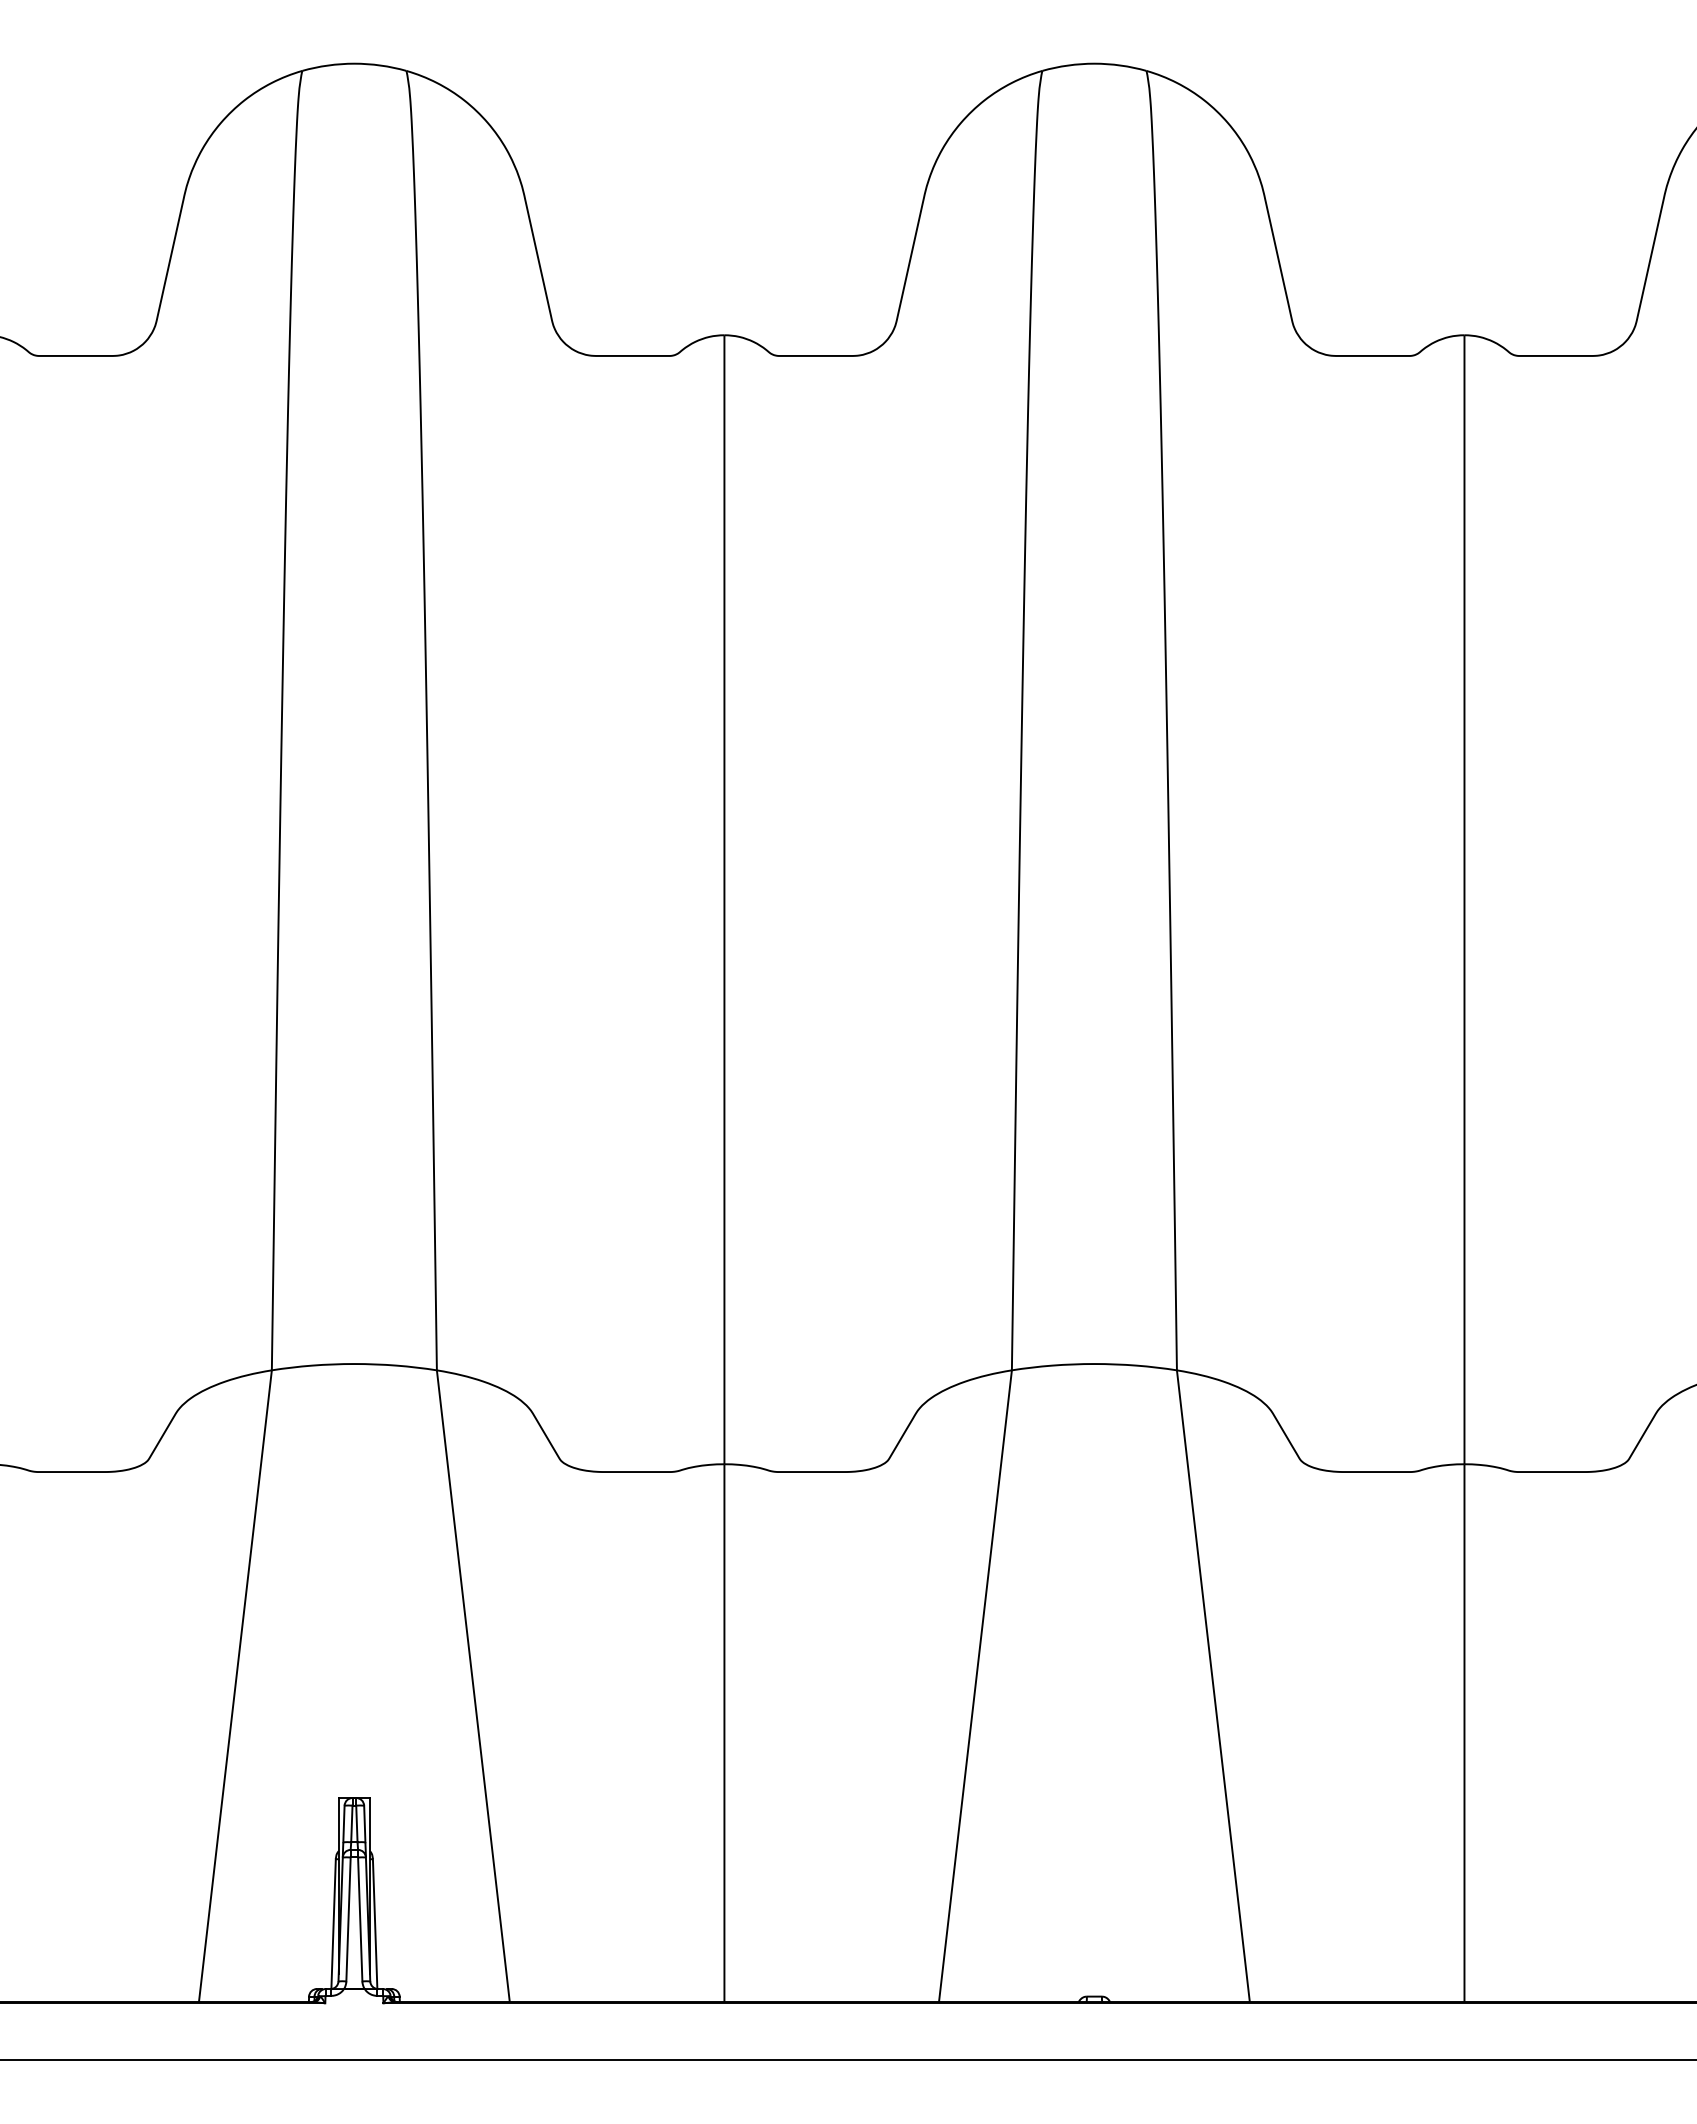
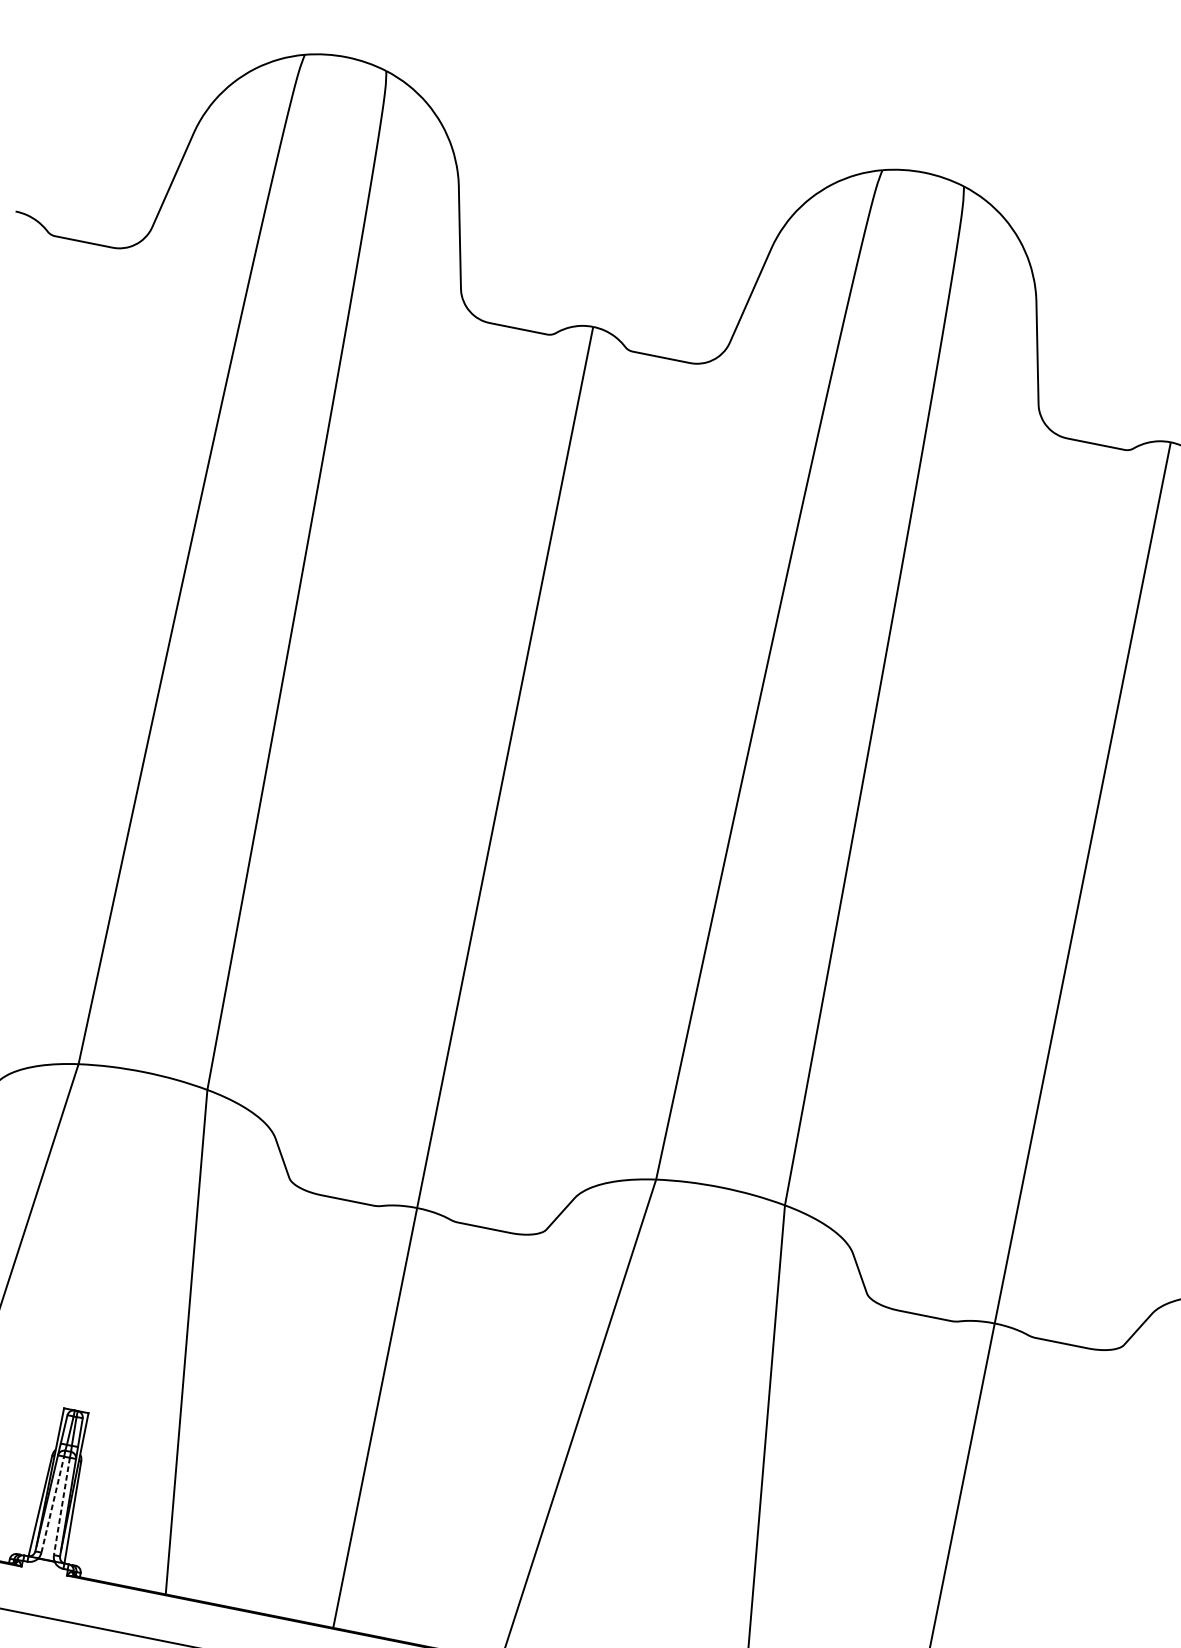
line: (348, 1919) -> (52, 1504), solid -> dashed
line: (360, 1919) -> (62, 1506), solid -> dashed

